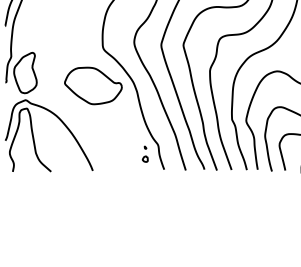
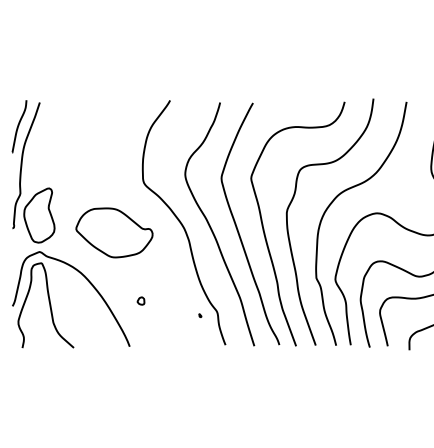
part: (93, 85) -> (114, 232), moved
part: (144, 158) -> (140, 300), moved

